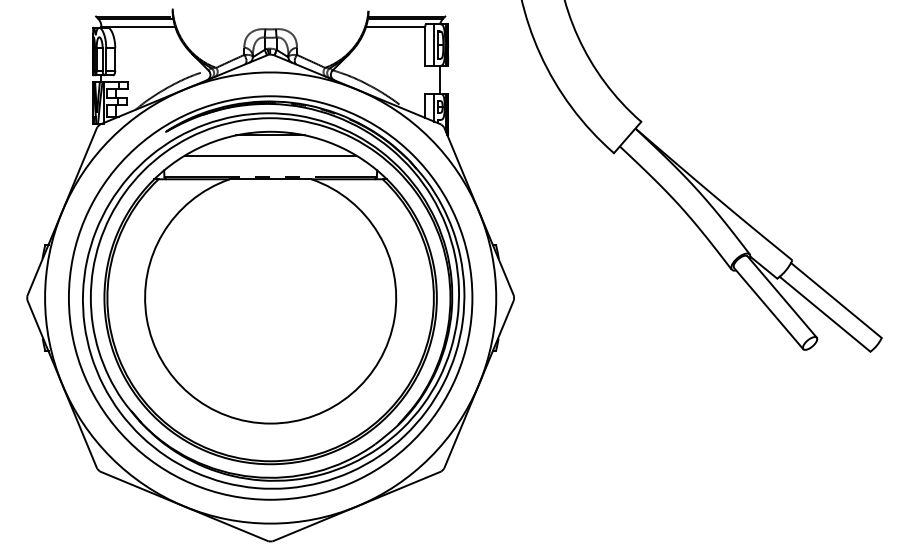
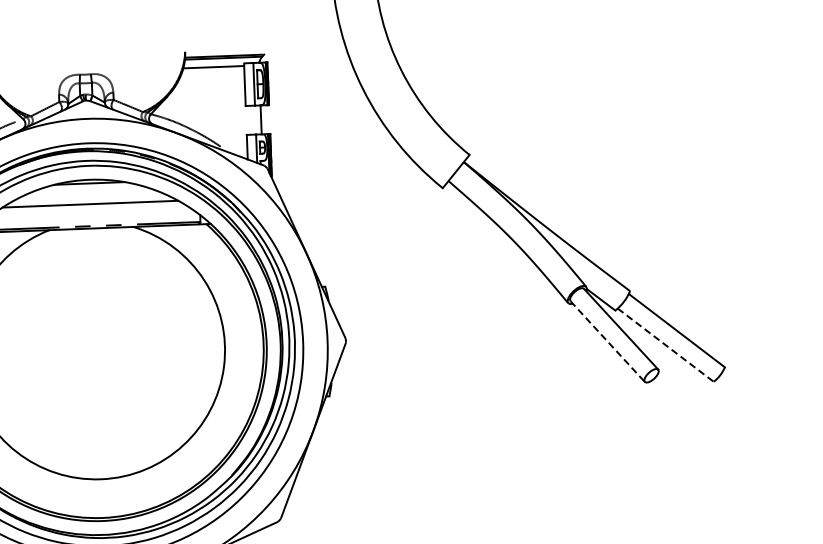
line: (768, 308) -> (607, 341), solid -> dashed
line: (825, 314) -> (666, 345), solid -> dashed

